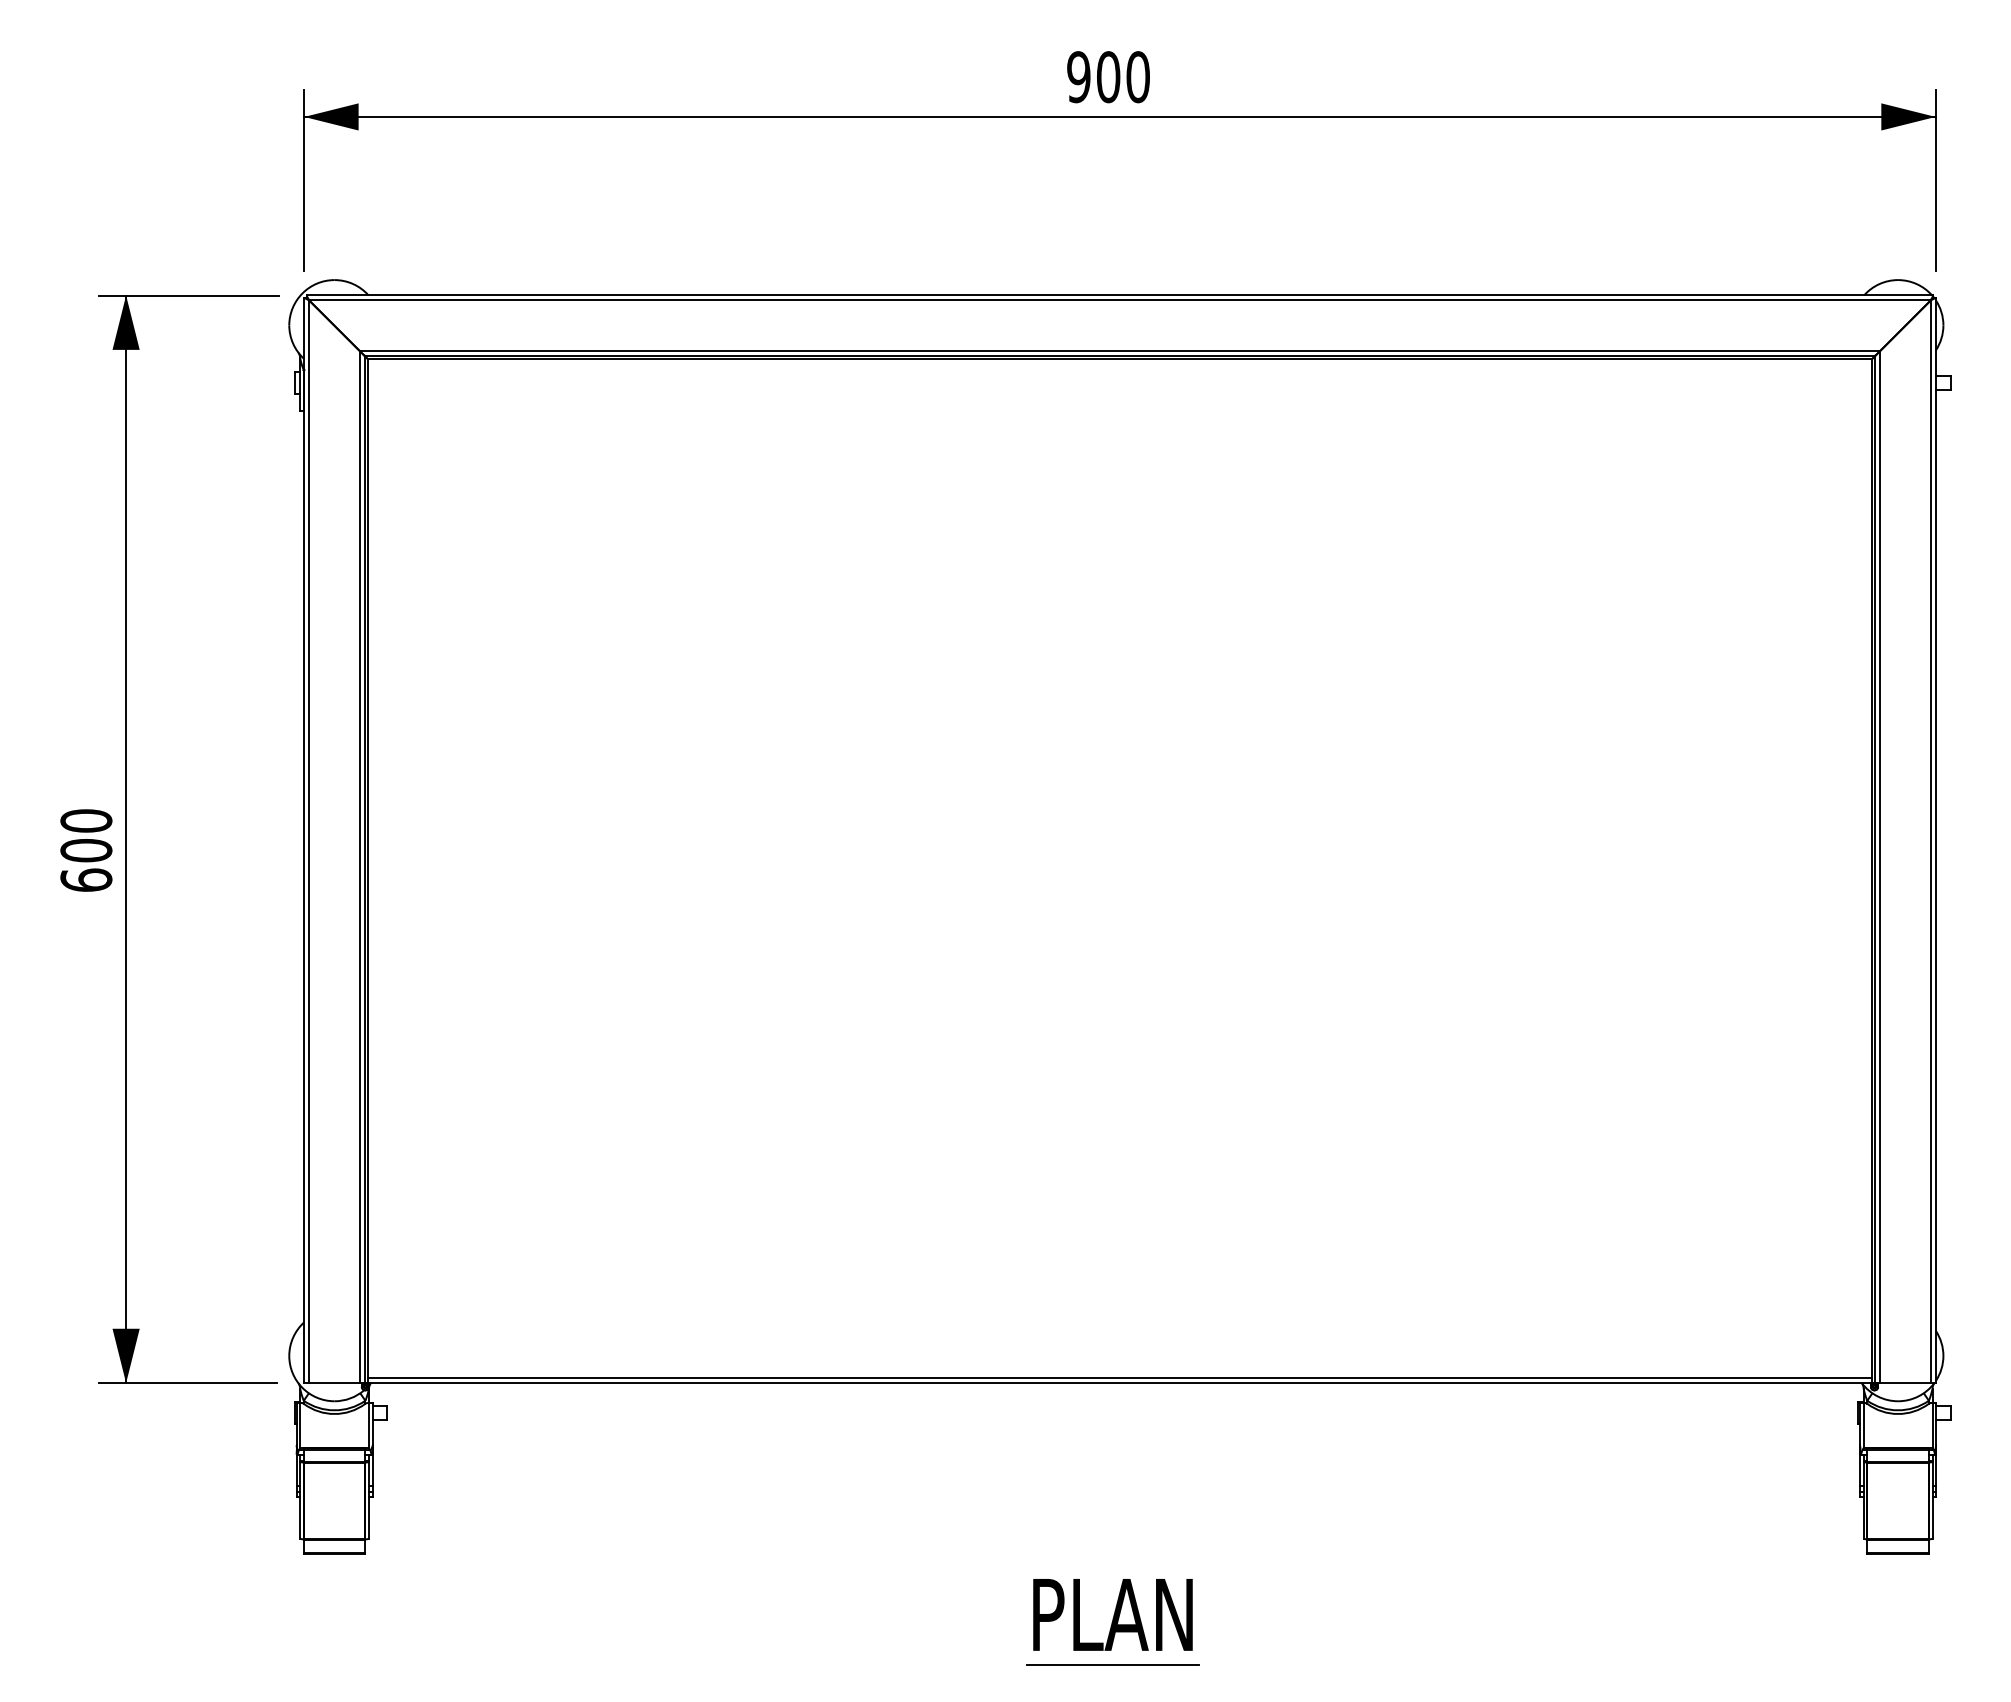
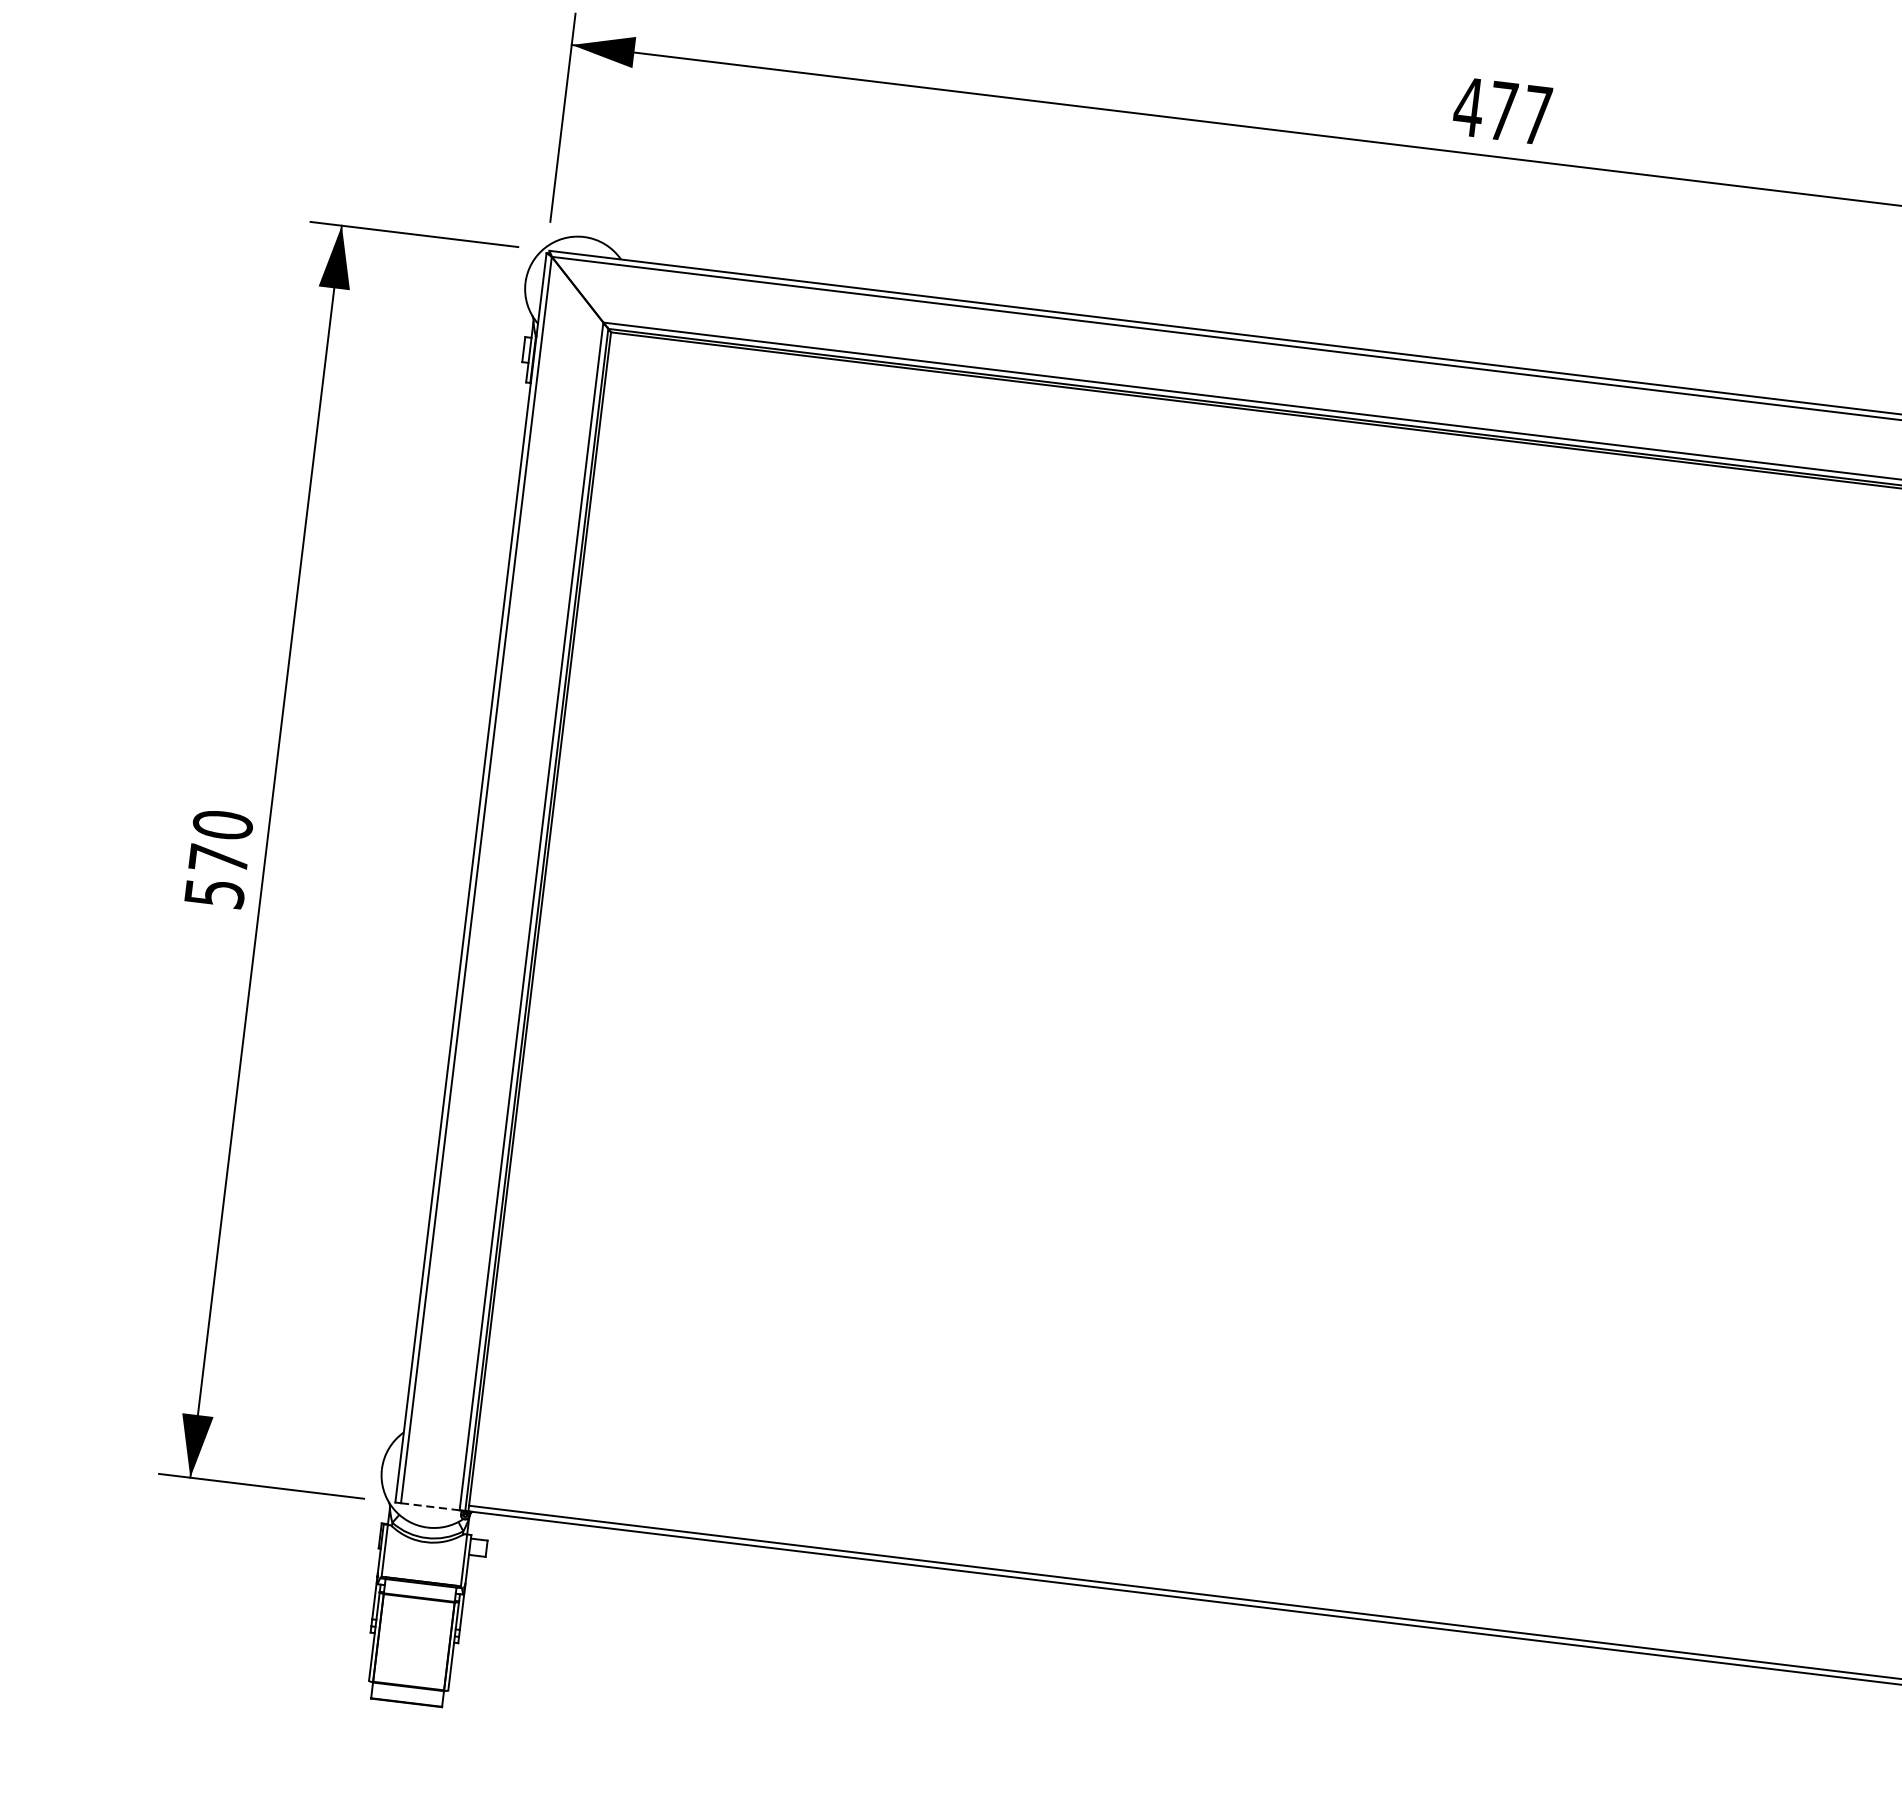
text: (1107, 77) -> (1501, 111), 900 -> 477
text: (86, 865) -> (216, 876), 600 -> 570
line: (334, 1383) -> (430, 1507), solid -> dashed

